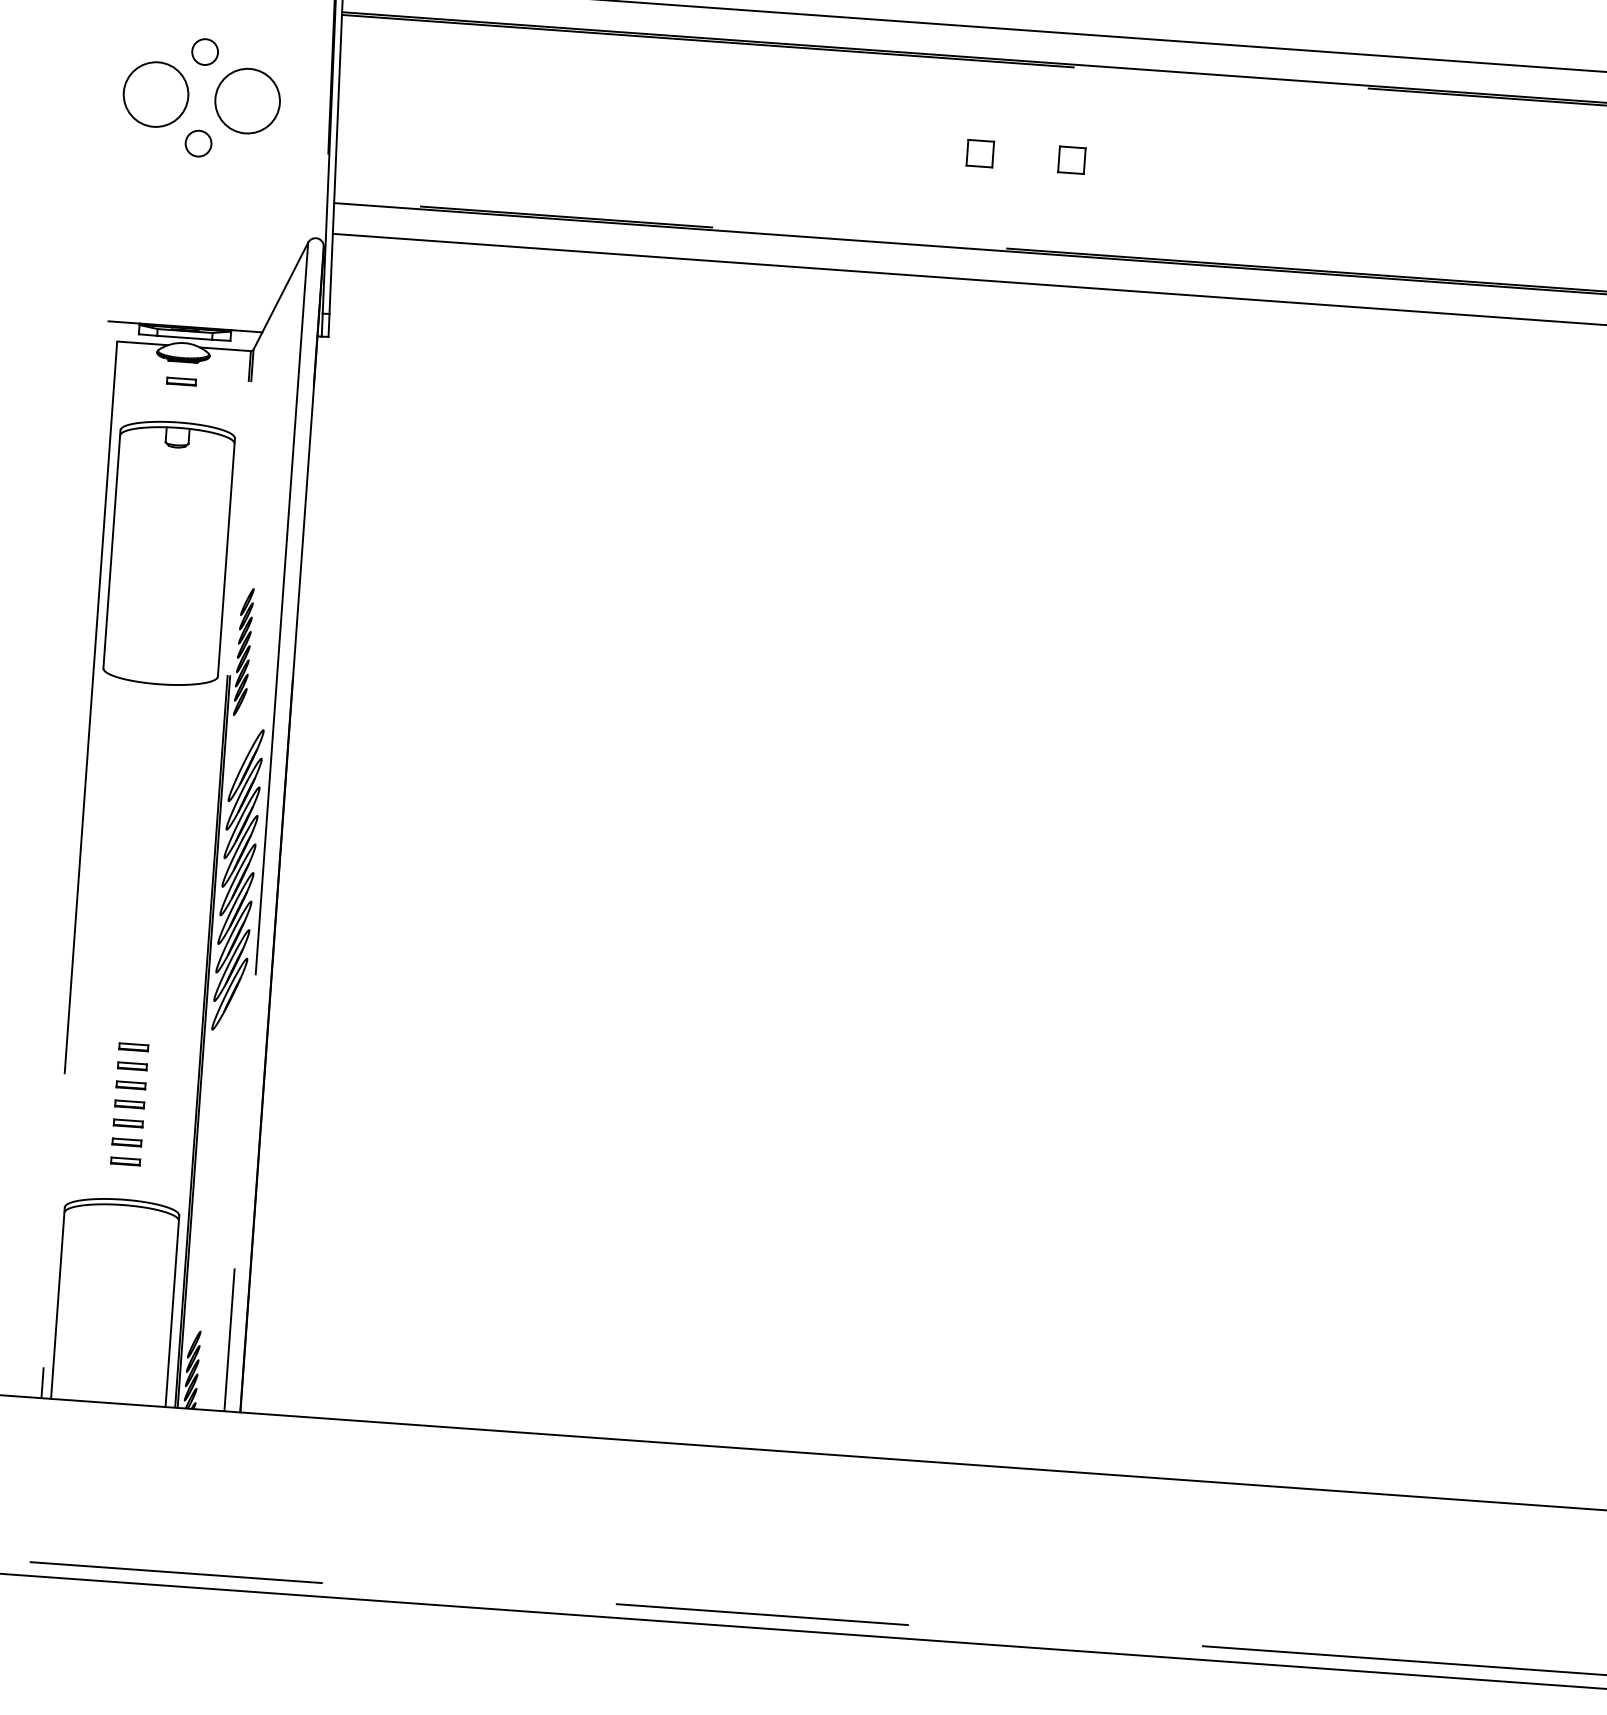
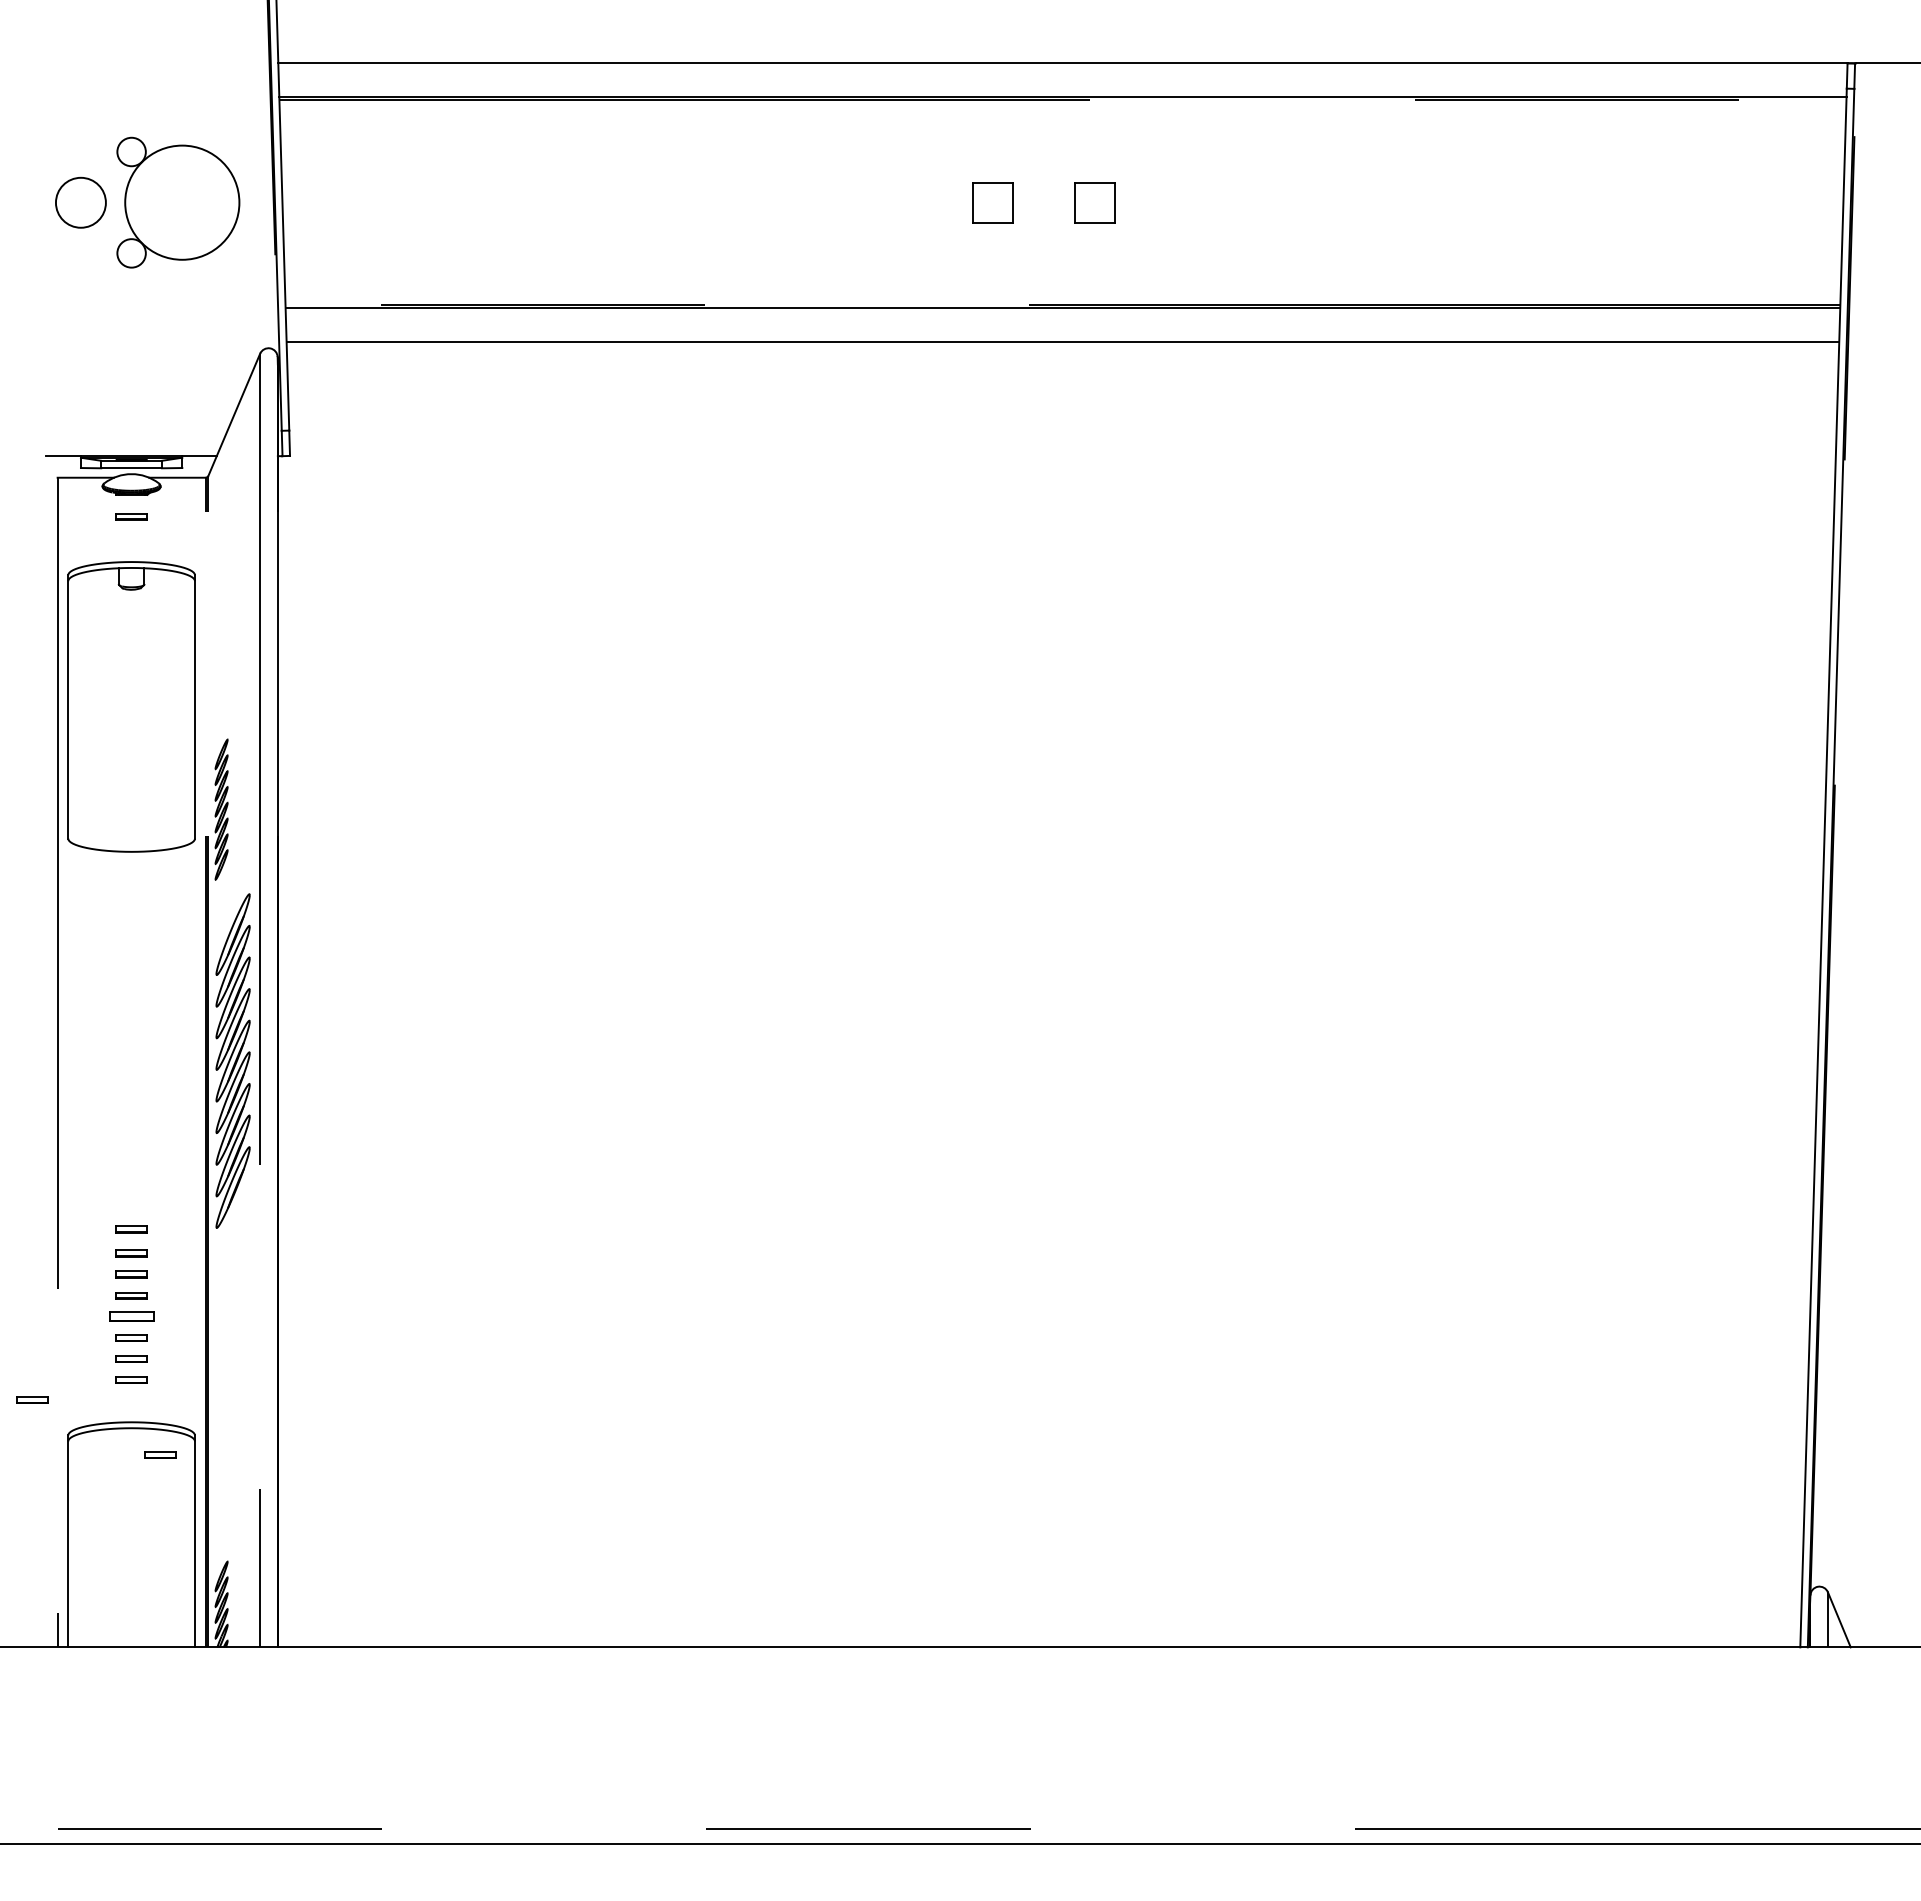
circle: (155, 94) -> (80, 202), size x0.7
circle: (247, 100) -> (182, 202), size x1.6
part: (980, 153) -> (993, 202), size x1.4
part: (1071, 160) -> (1094, 202), size x1.4
part: (135, 1025) -> (131, 1229), added
part: (129, 1104) -> (131, 1316), size x1.4
part: (34, 1172) -> (32, 1399), added
part: (146, 1230) -> (160, 1454), added

